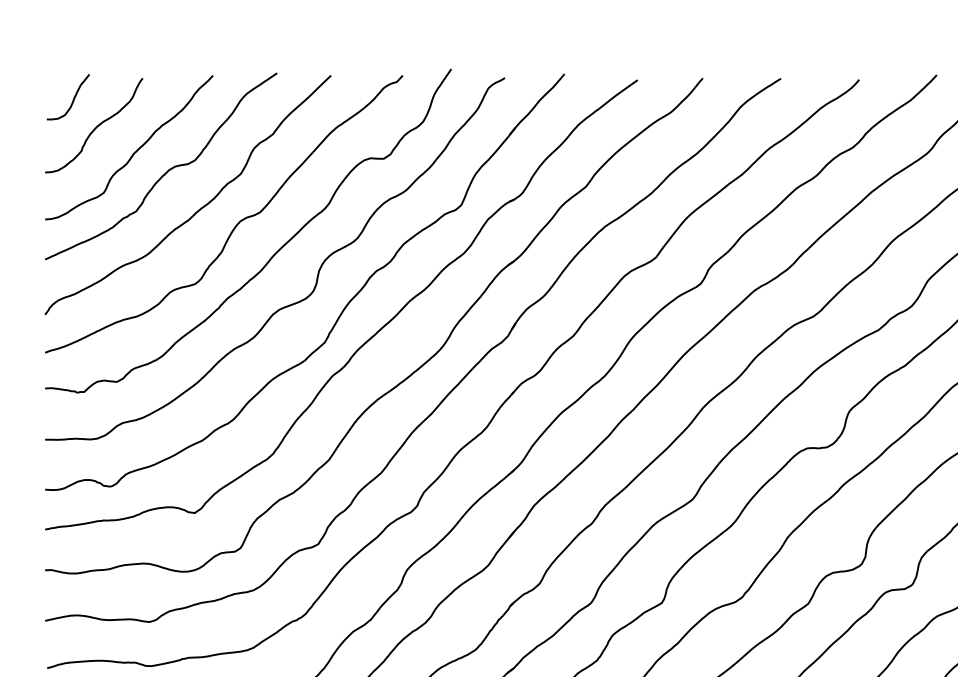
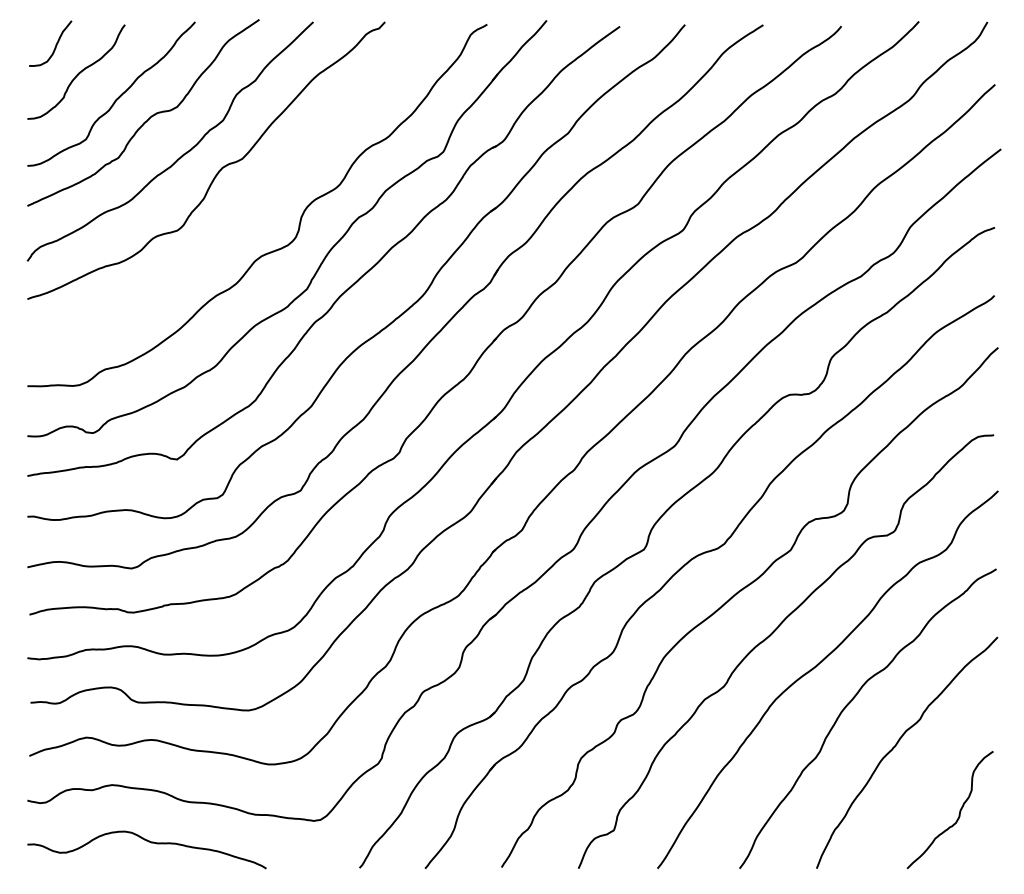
curve: (273, 255) -> (255, 201), removed

